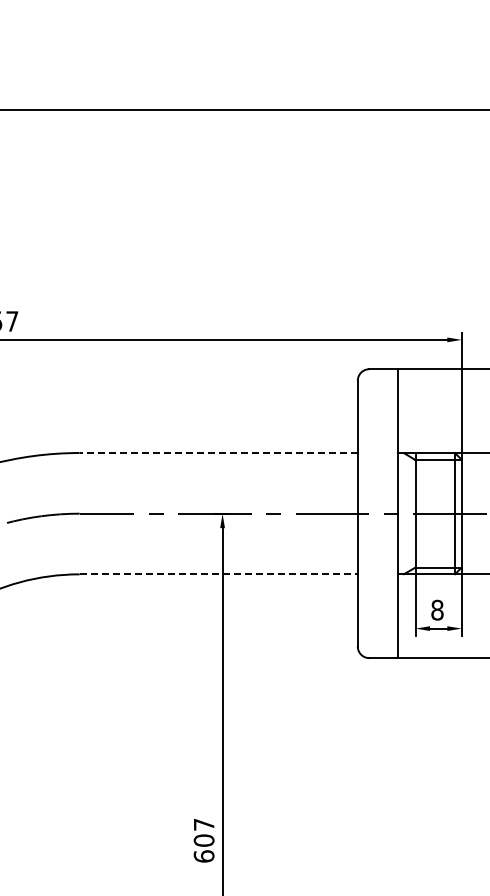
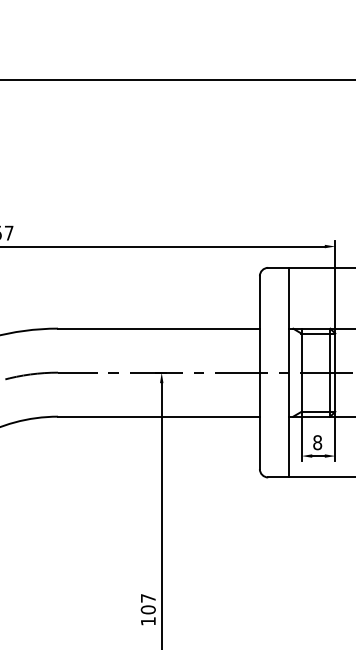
line: (218, 453) -> (158, 328), dashed -> solid
line: (219, 574) -> (159, 416), dashed -> solid
text: (203, 856) -> (147, 621), 607 -> 107

